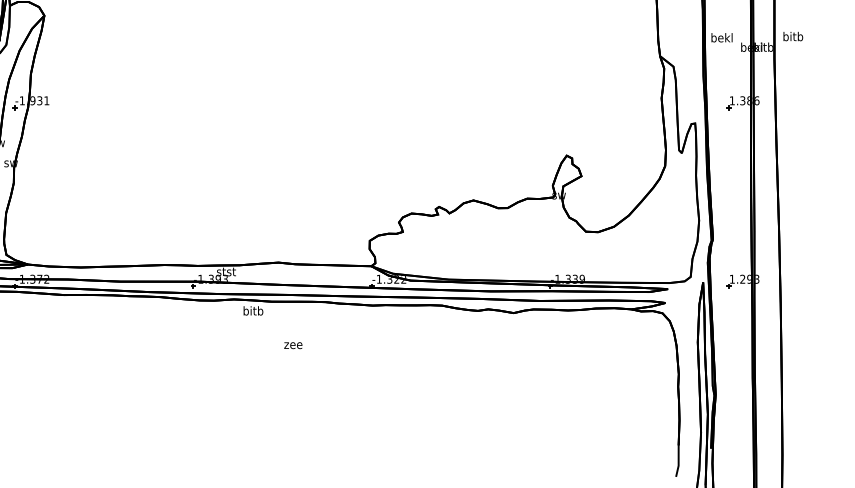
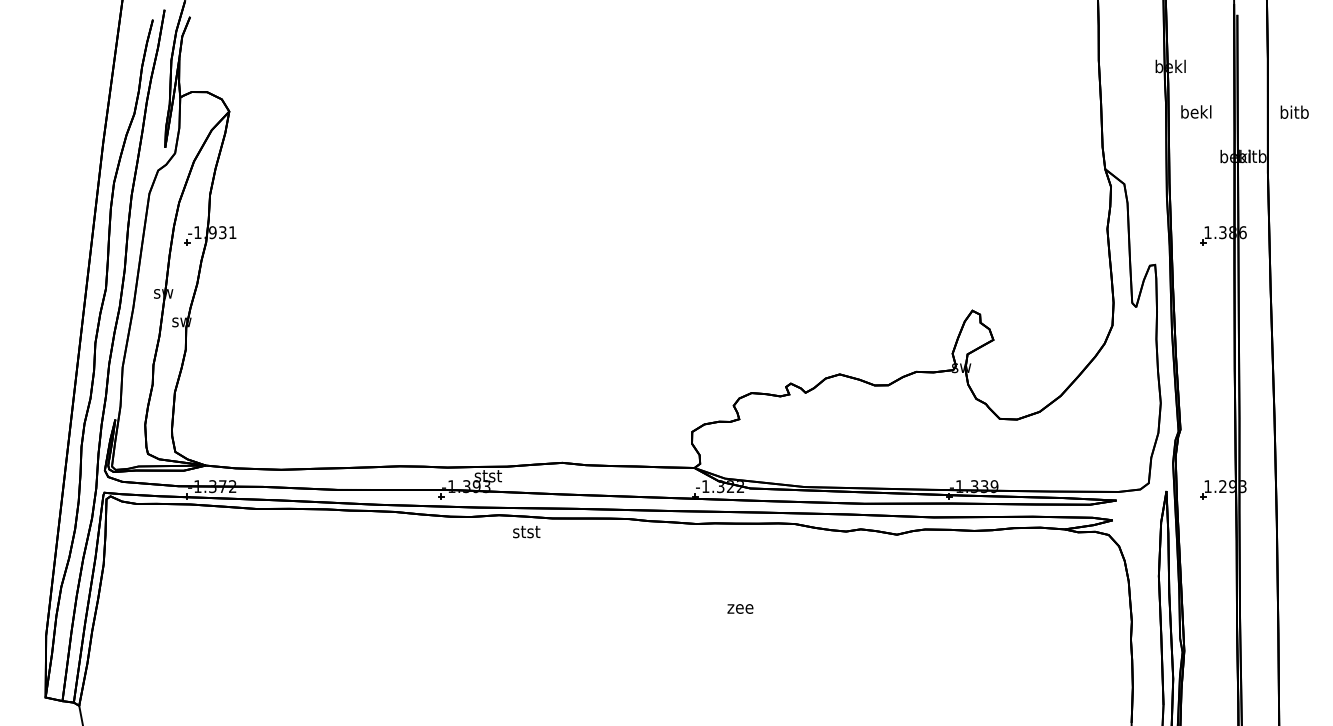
text: (793, 36) -> (1294, 111), moved
text: (722, 37) -> (1196, 111), moved
text: (253, 310) -> (526, 531), bitb -> stst
text: (293, 345) -> (740, 608), moved

